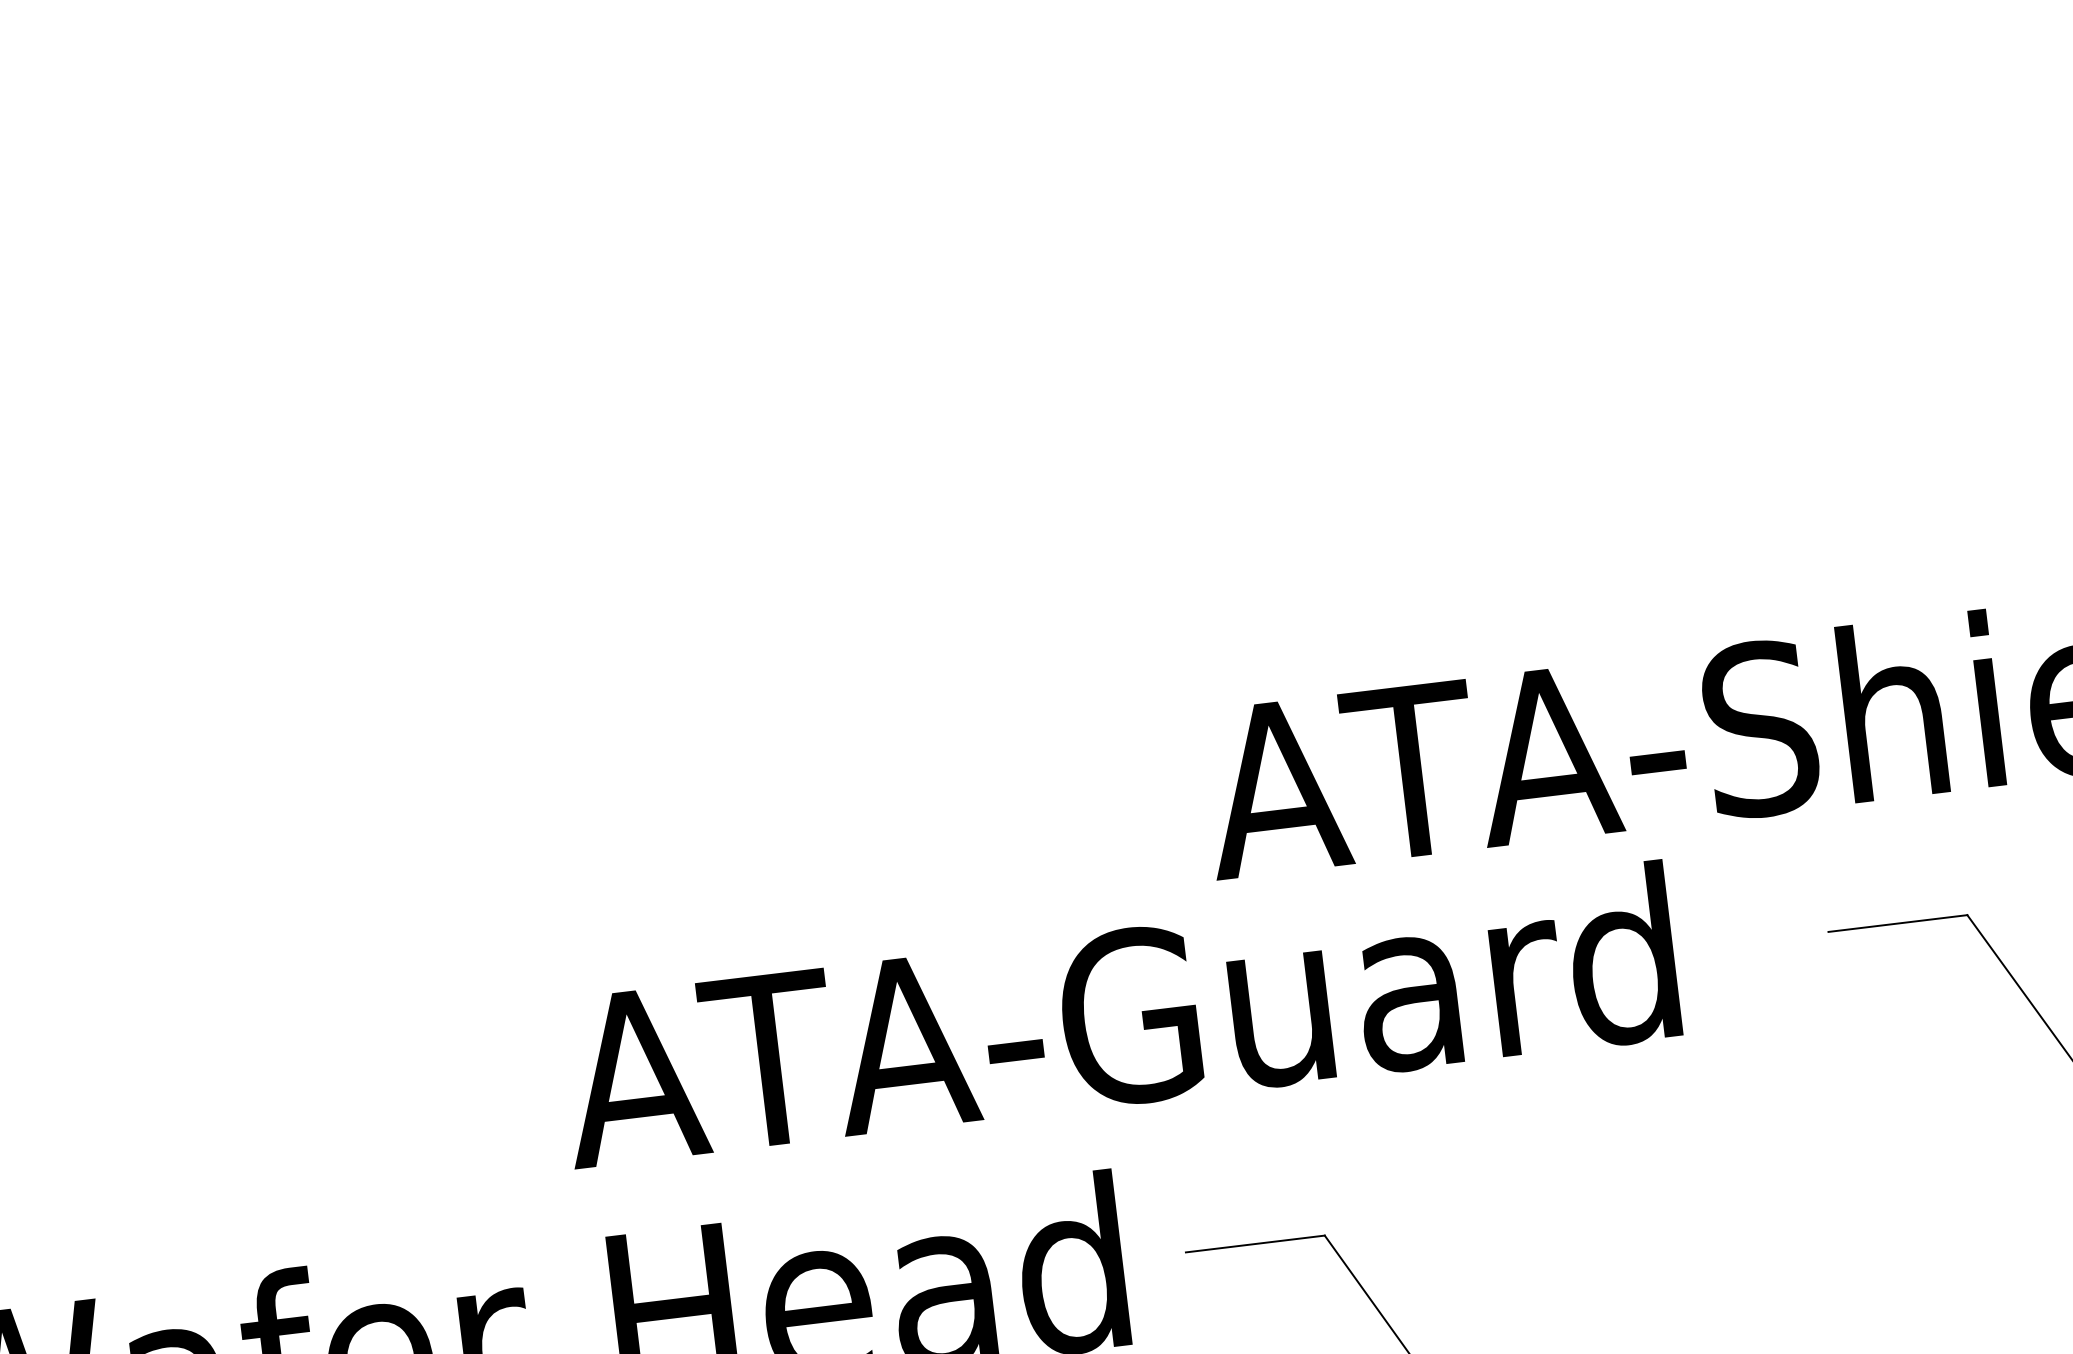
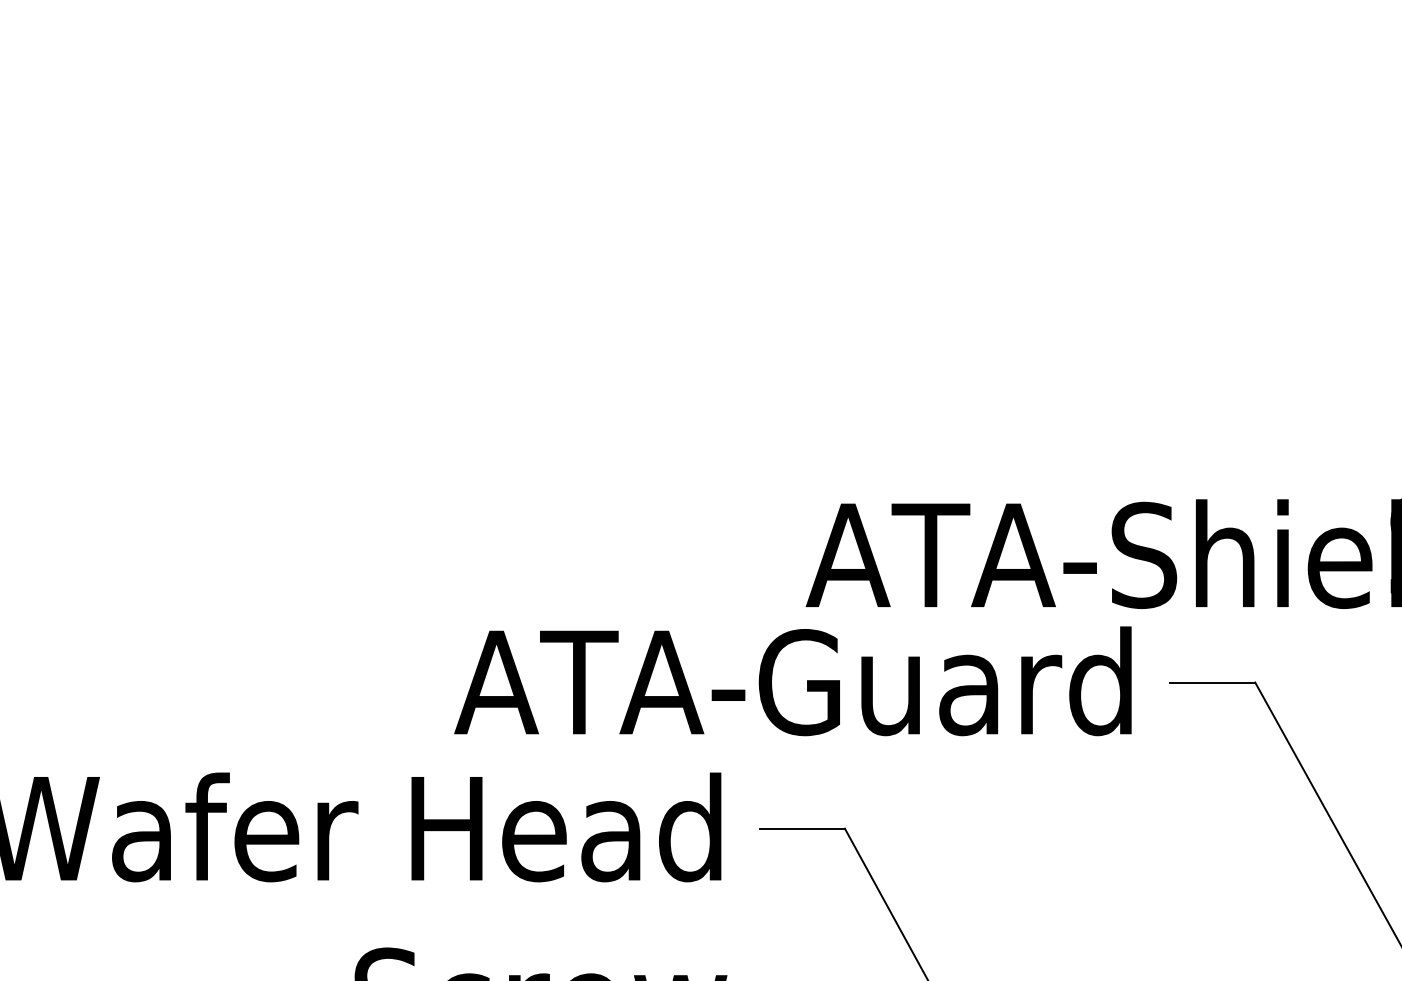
text: (1118, 1016) -> (792, 681), moved

